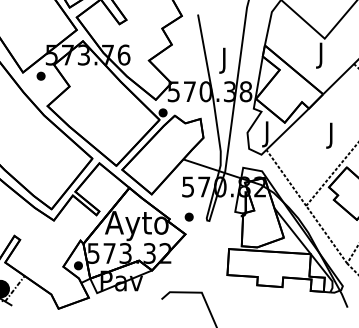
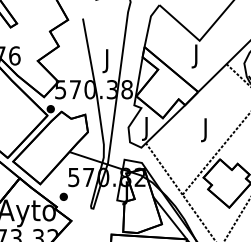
part: (188, 216) -> (63, 196), moved

